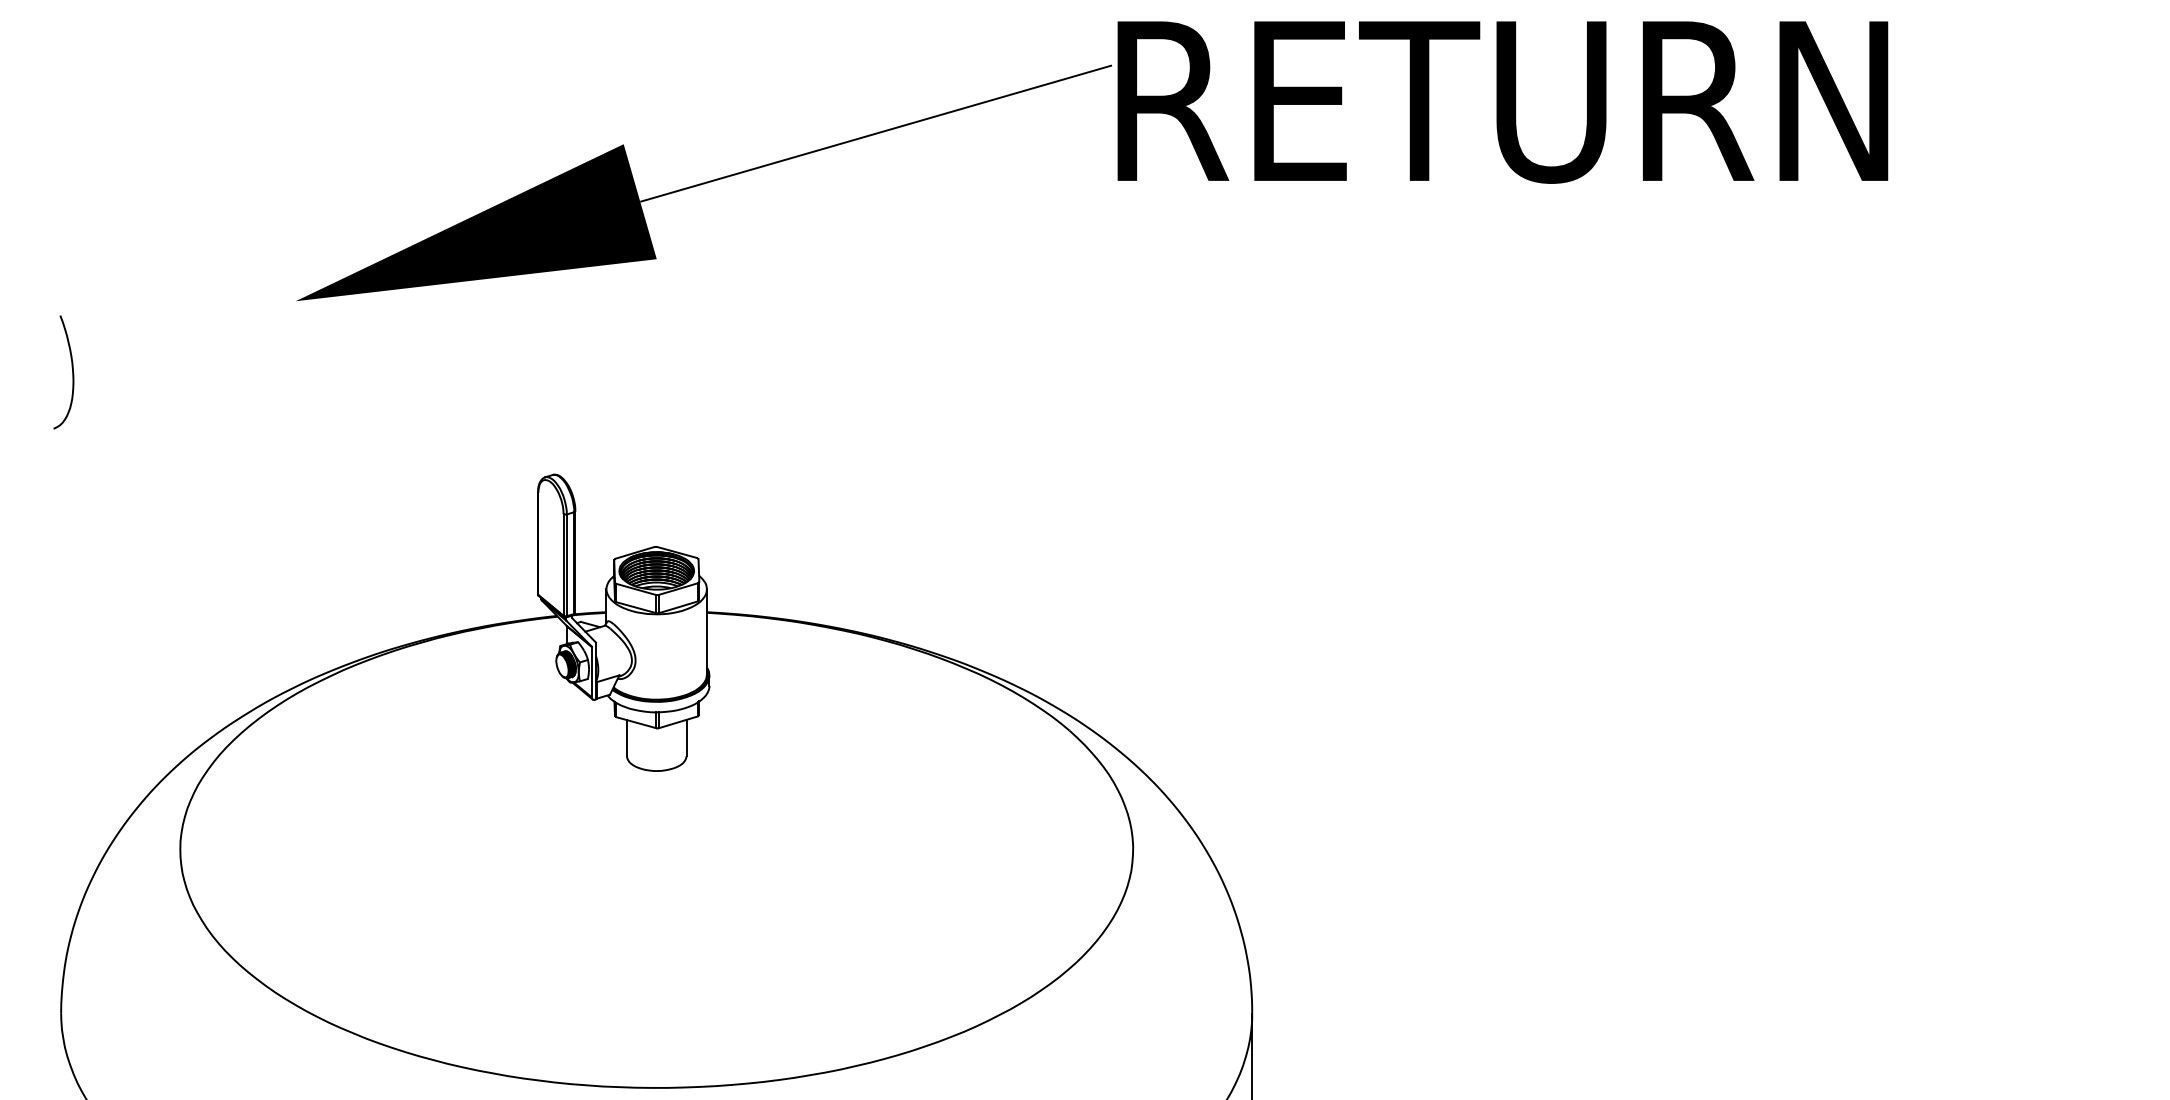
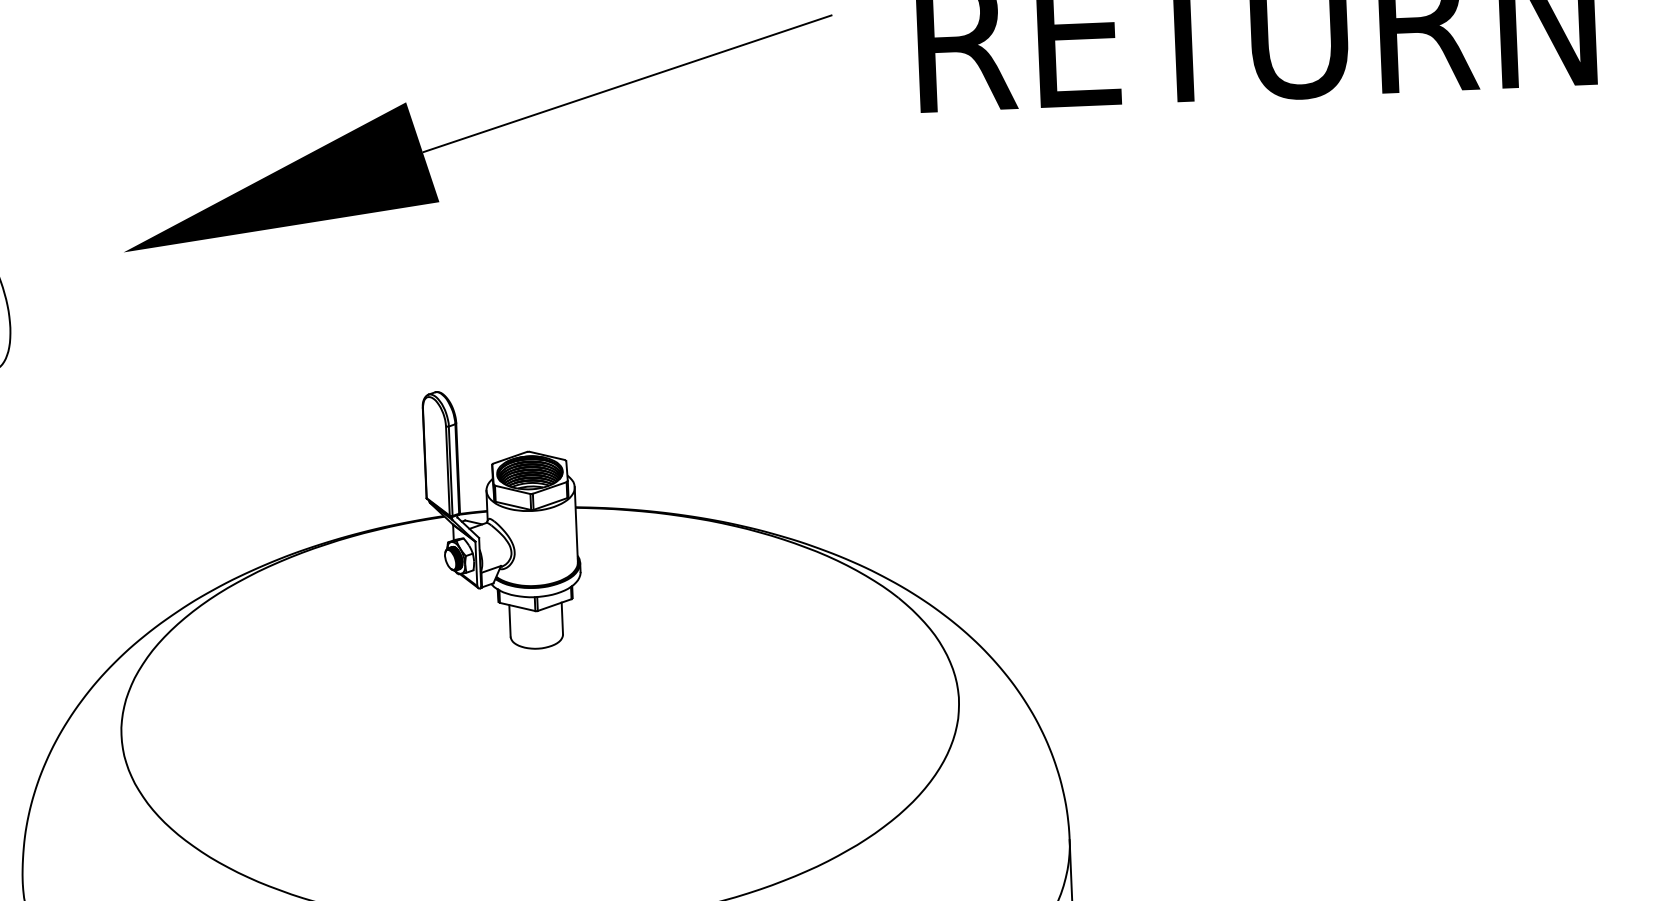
part: (703, 182) -> (477, 133), moved

